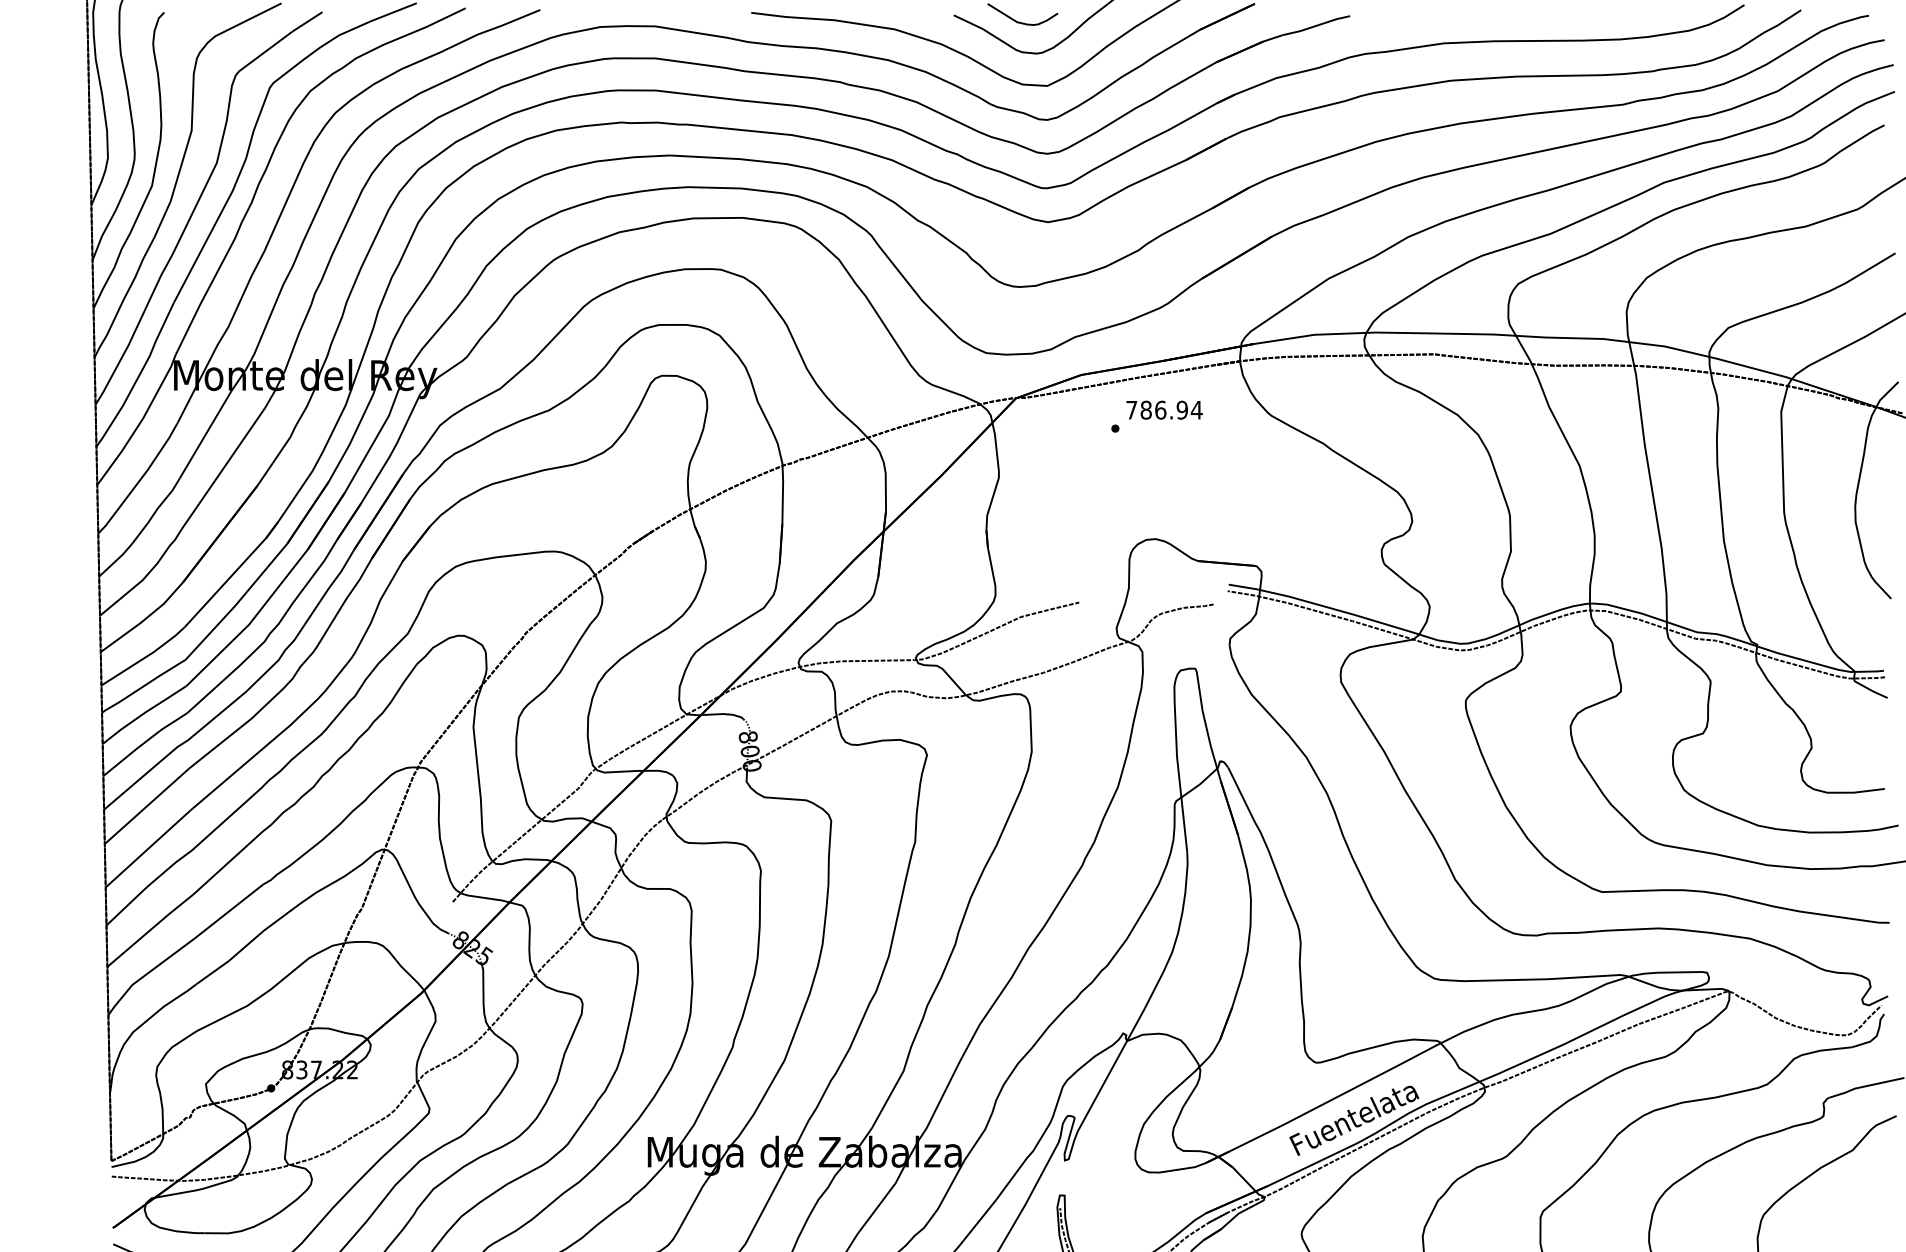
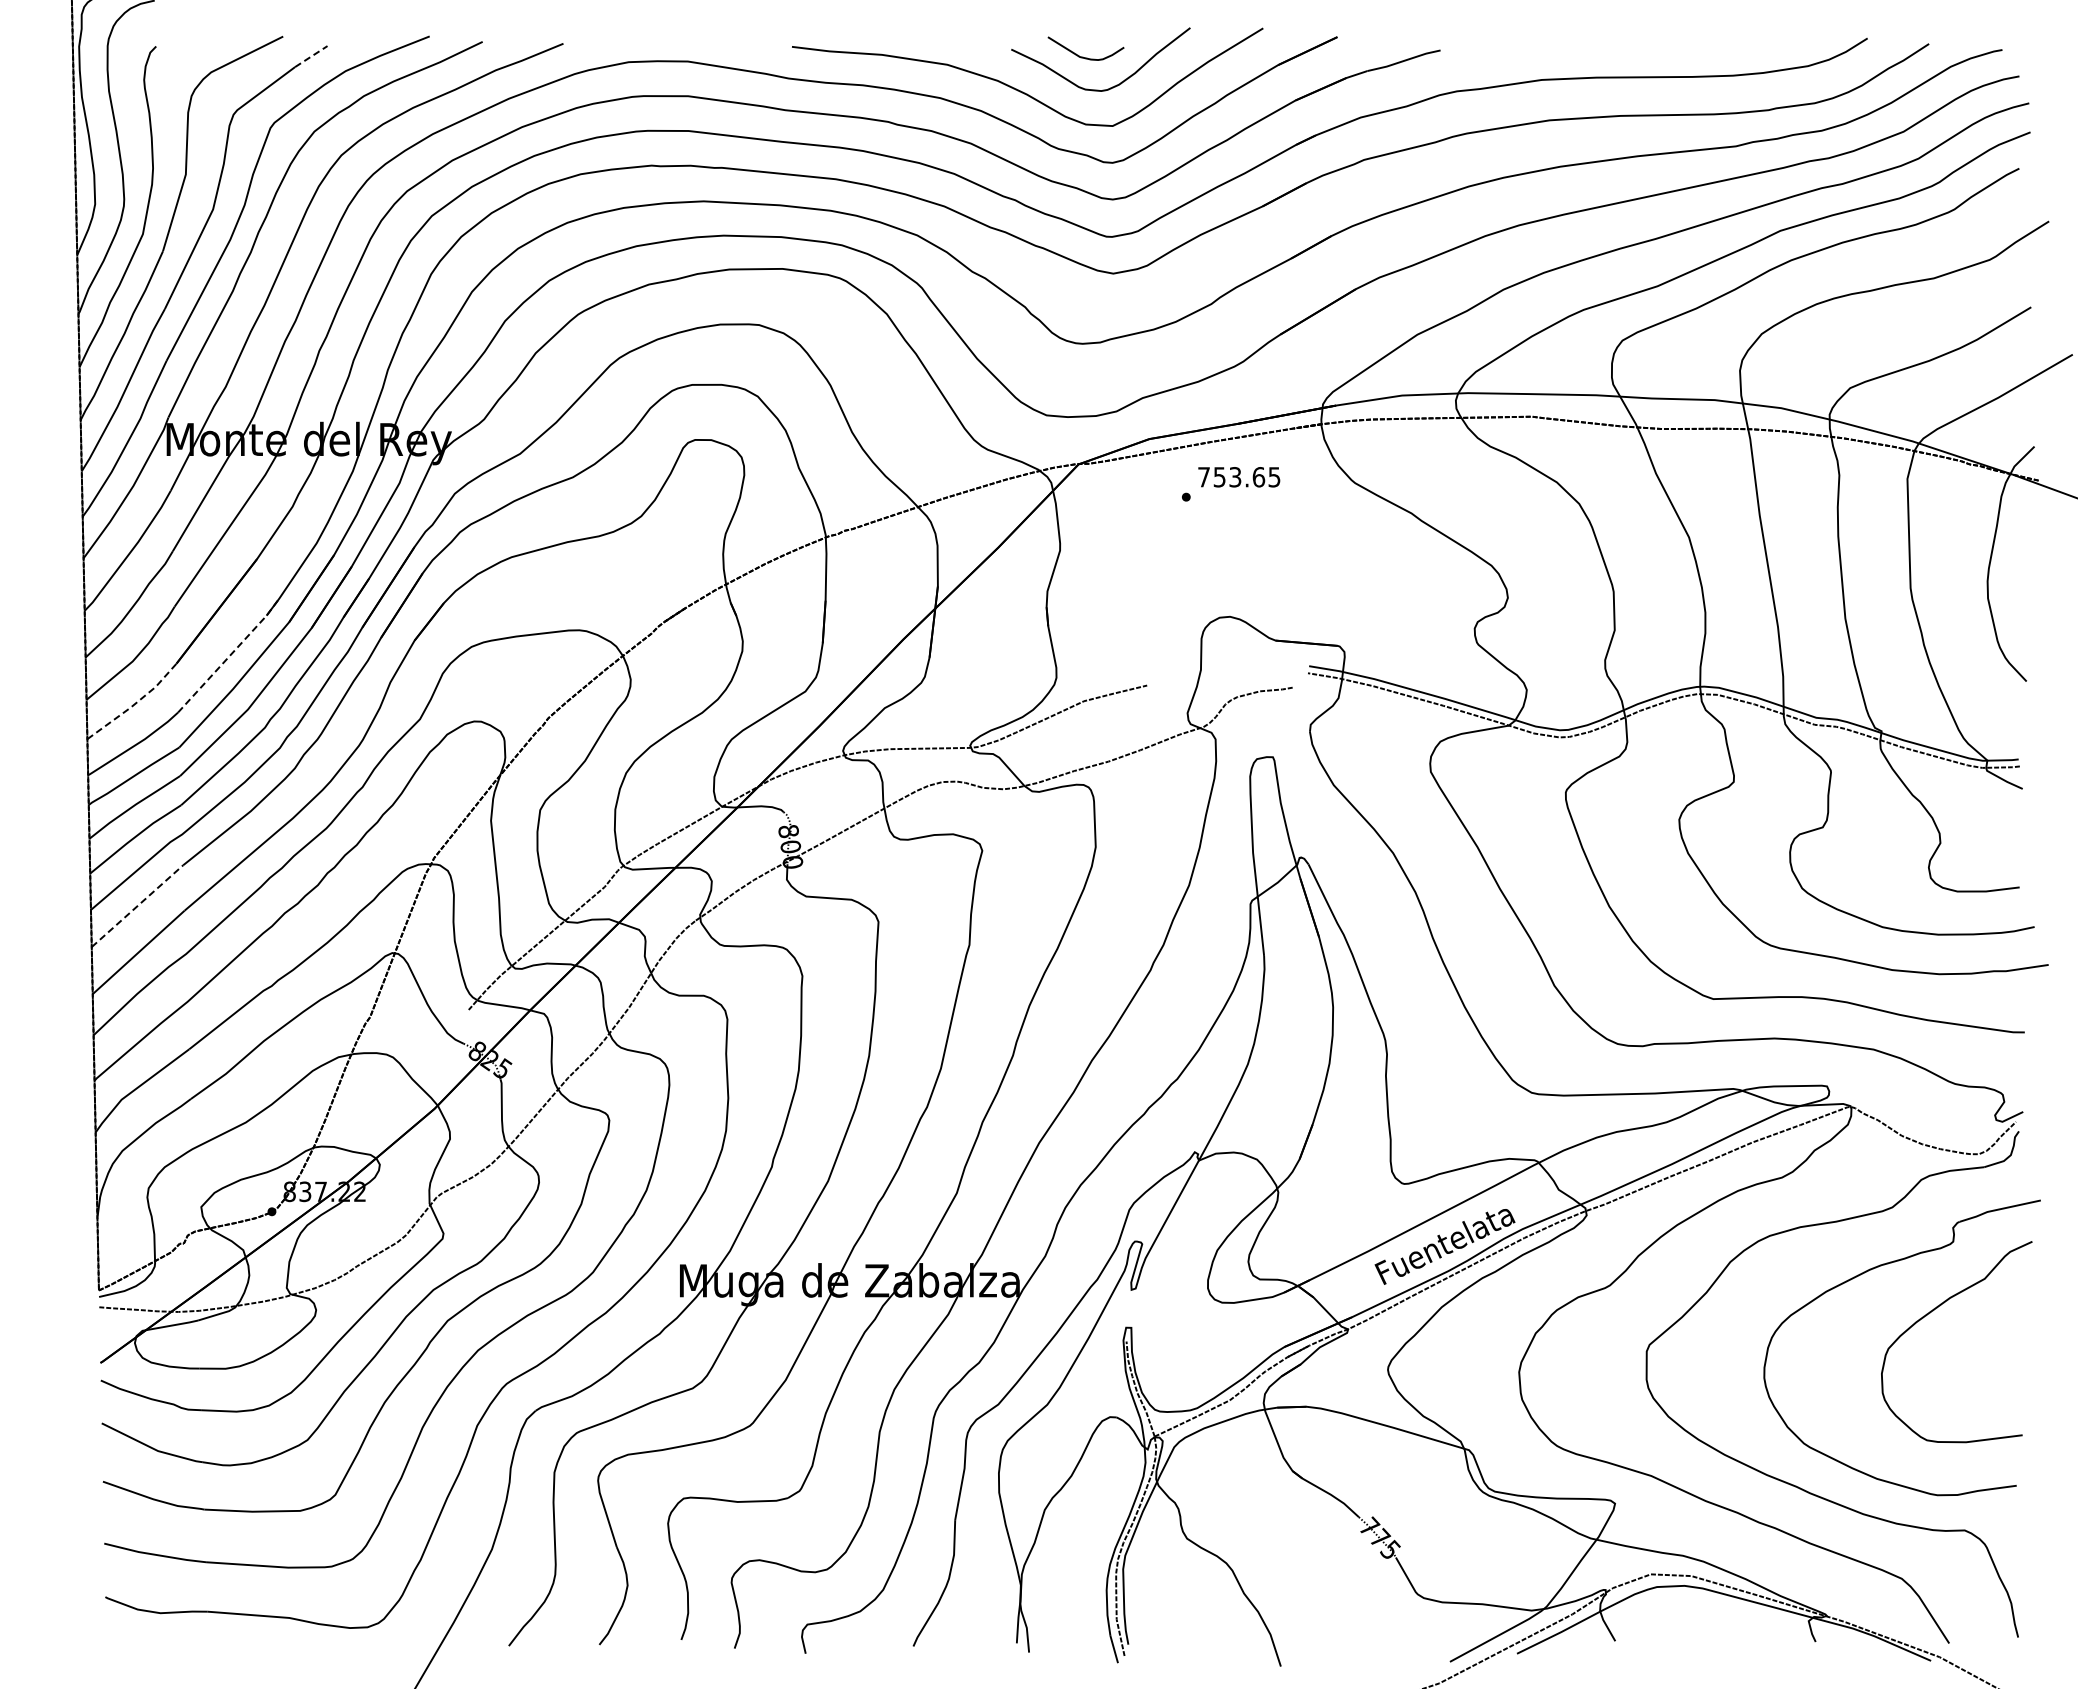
line: (307, 21) -> (311, 56), solid -> dashed
text: (1170, 410) -> (1246, 477), 786.94 -> 753.65
line: (232, 574) -> (230, 655), solid -> dashed
line: (145, 619) -> (135, 703), solid -> dashed
line: (147, 805) -> (137, 905), solid -> dashed

